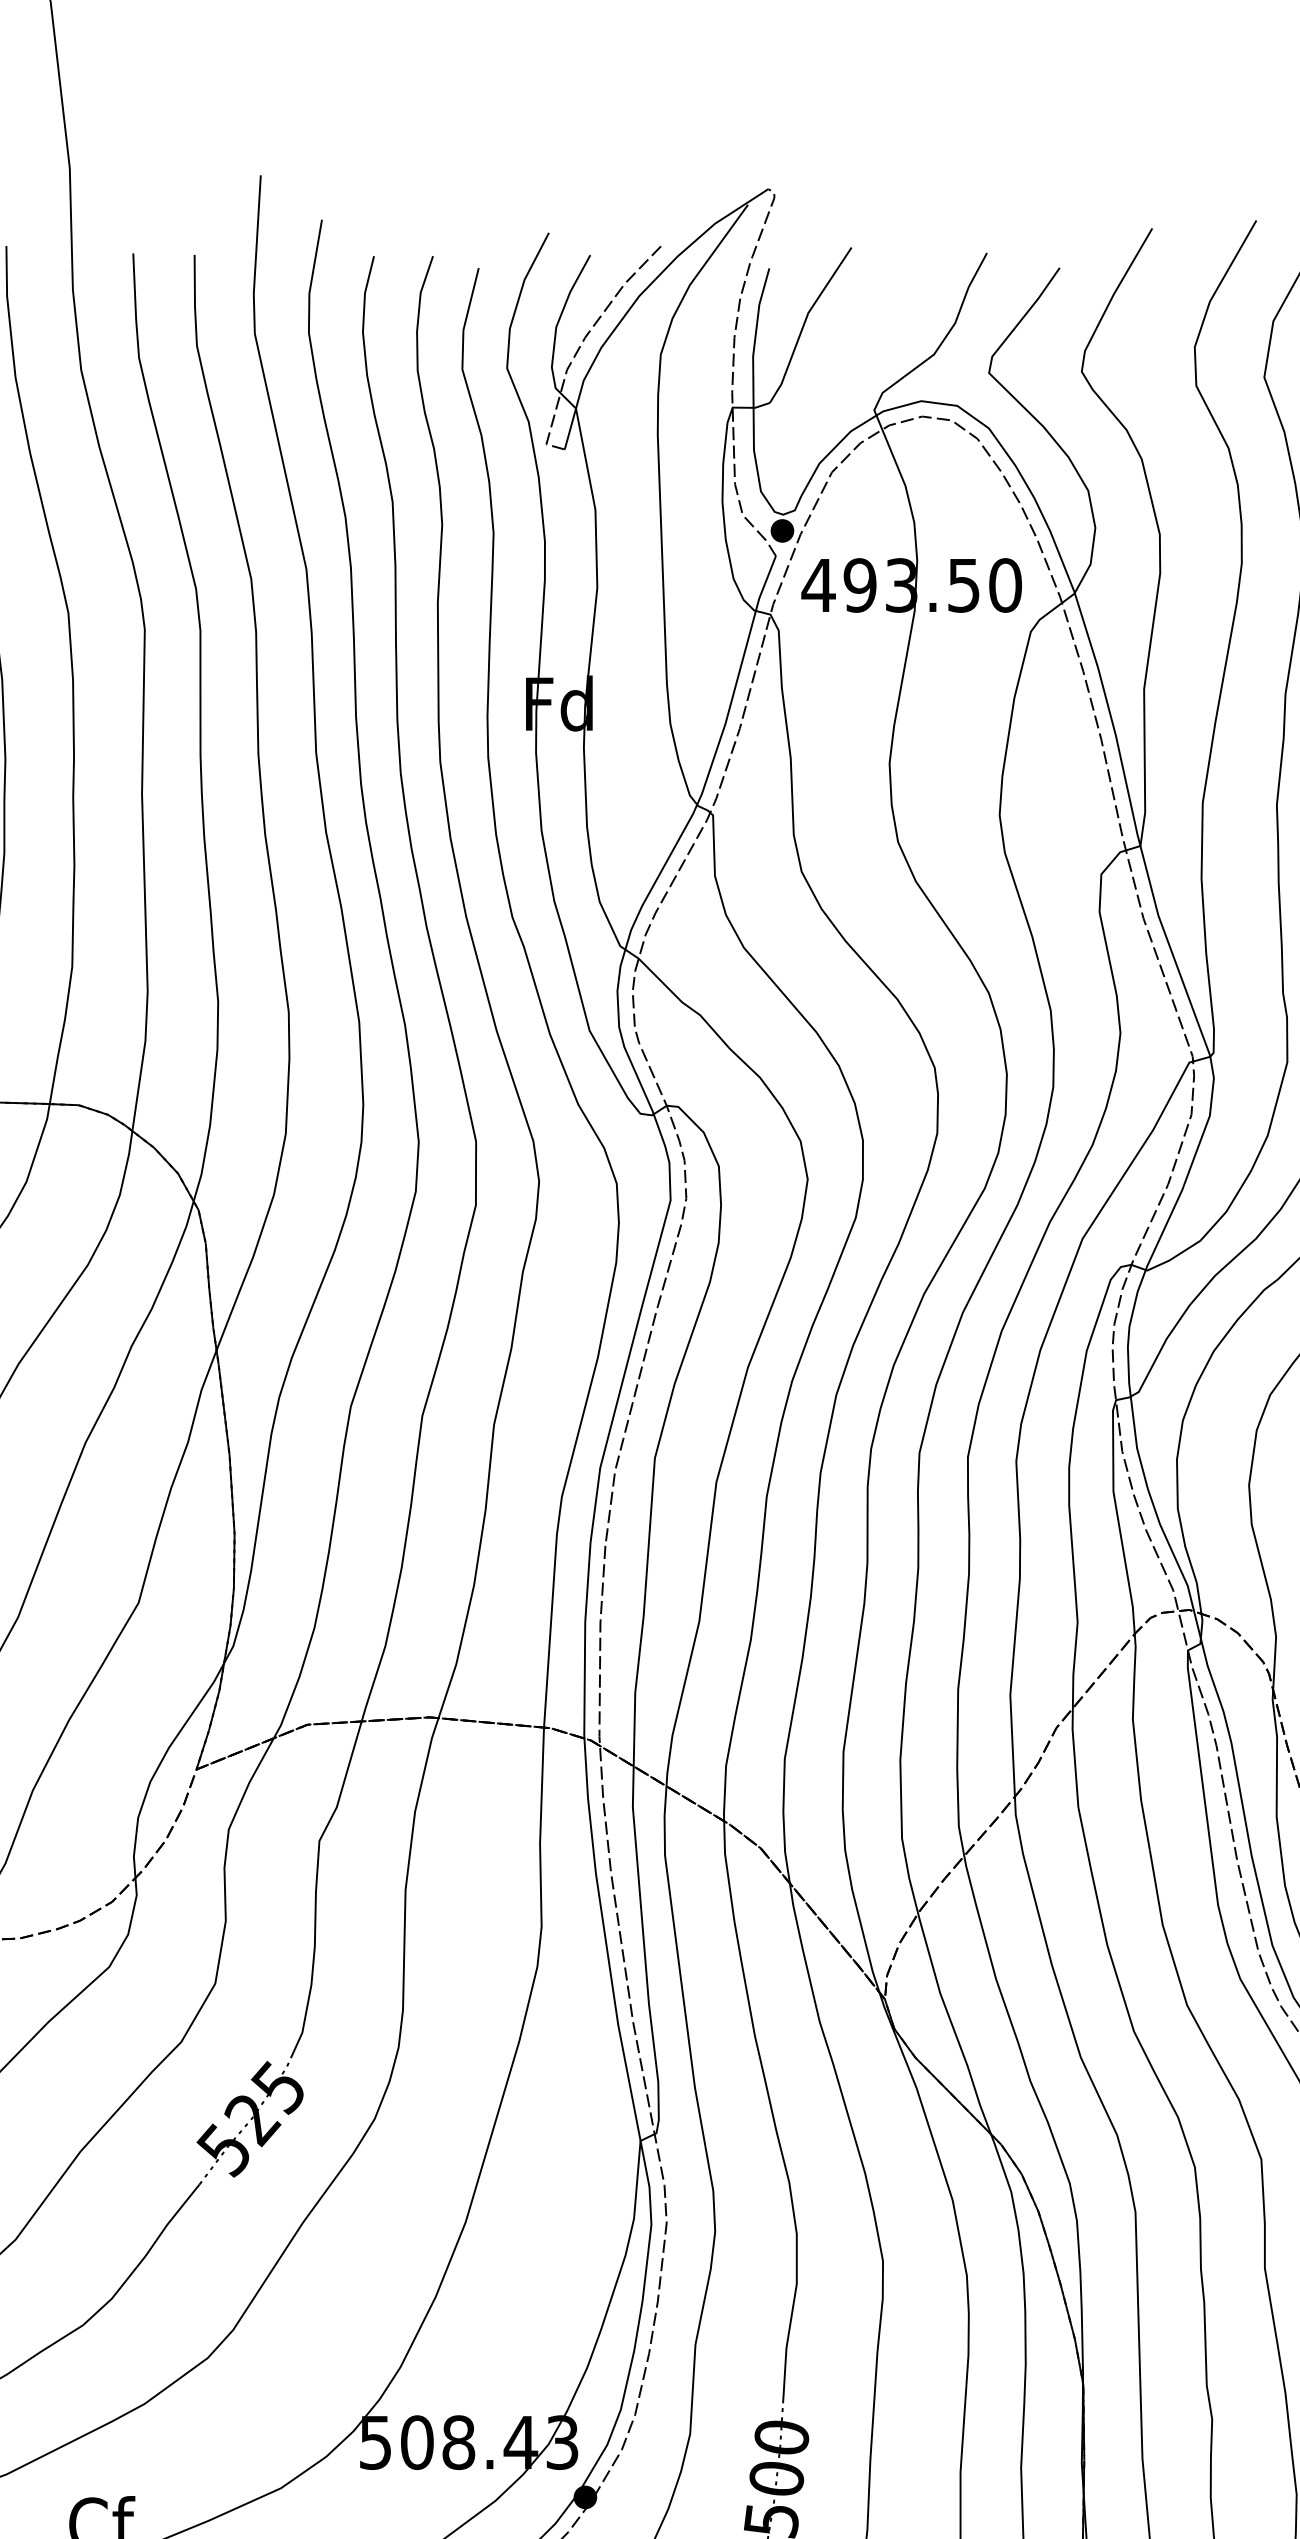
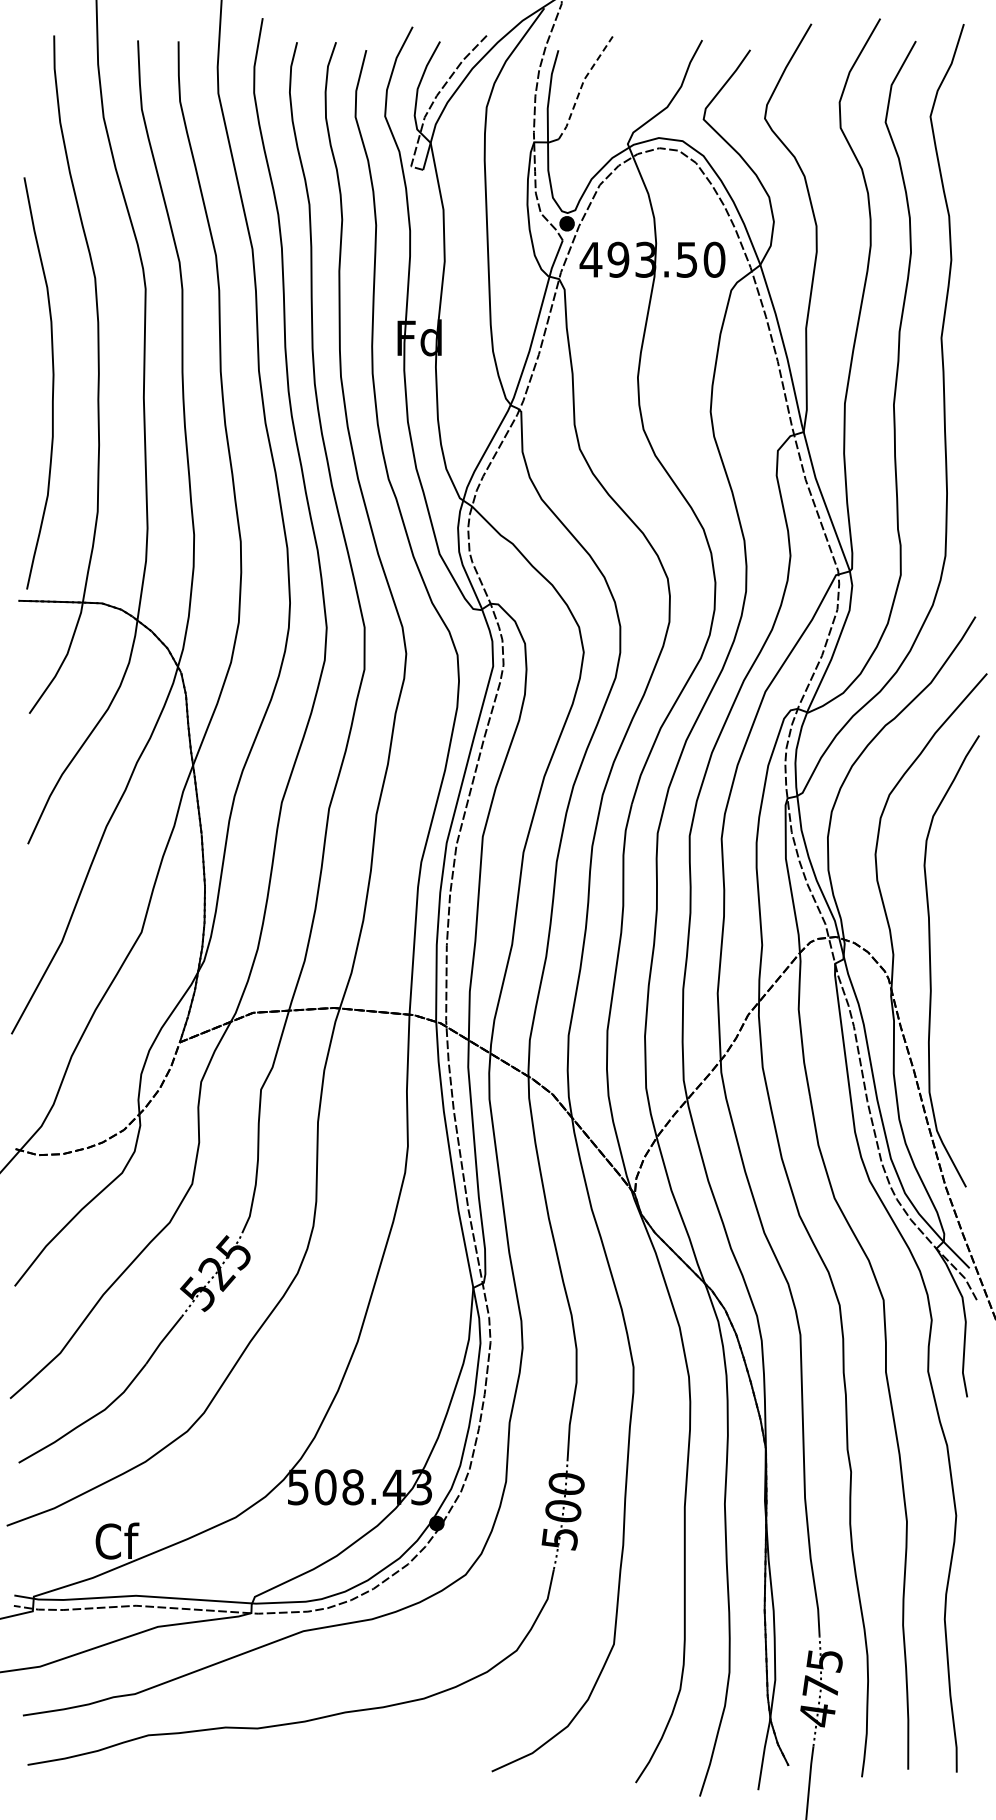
line: (804, 323) -> (581, 86), solid -> dashed

